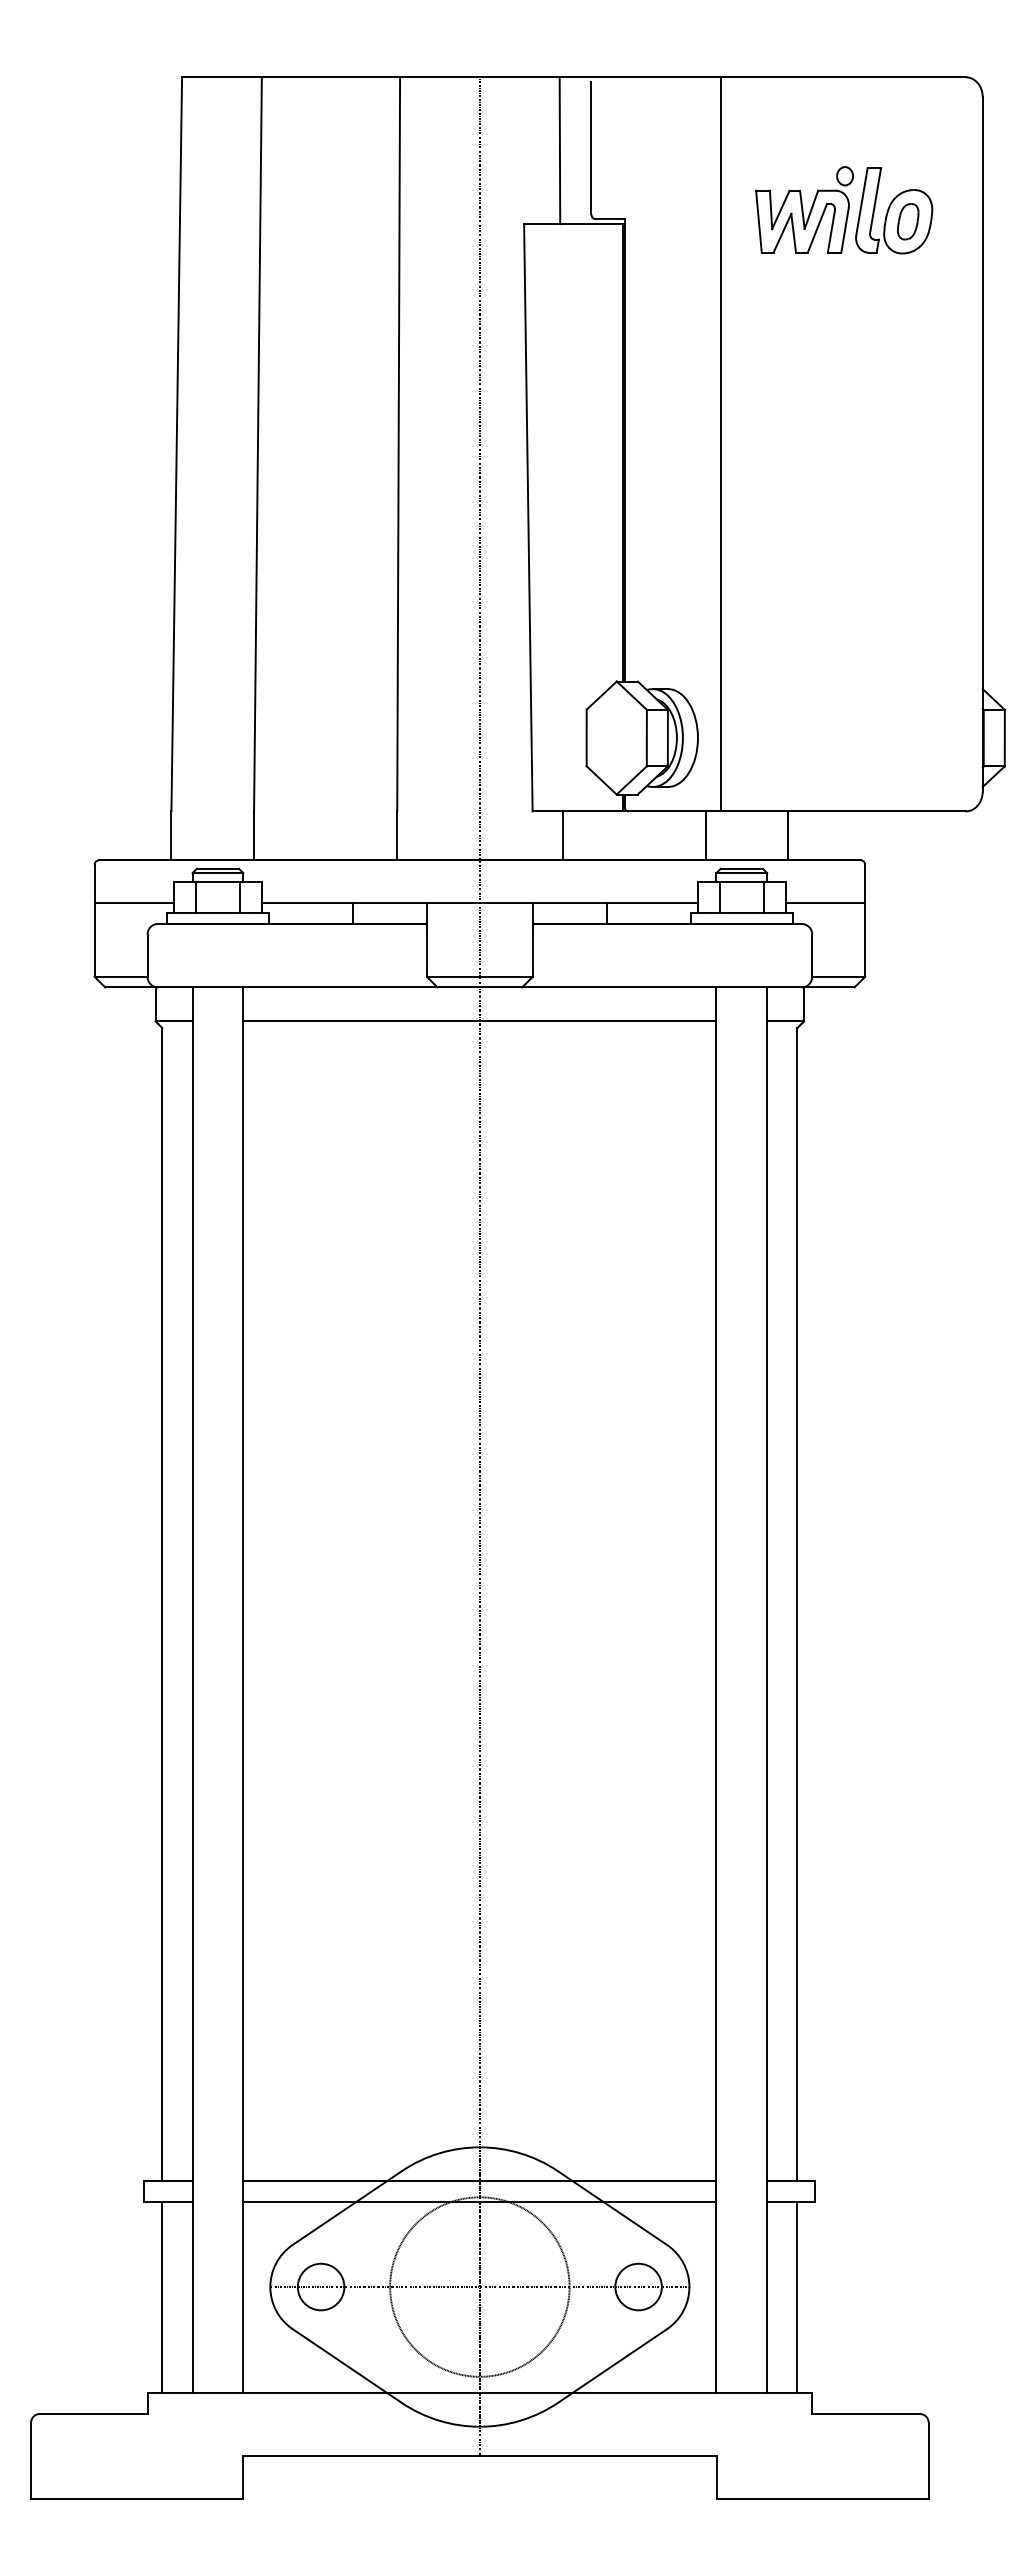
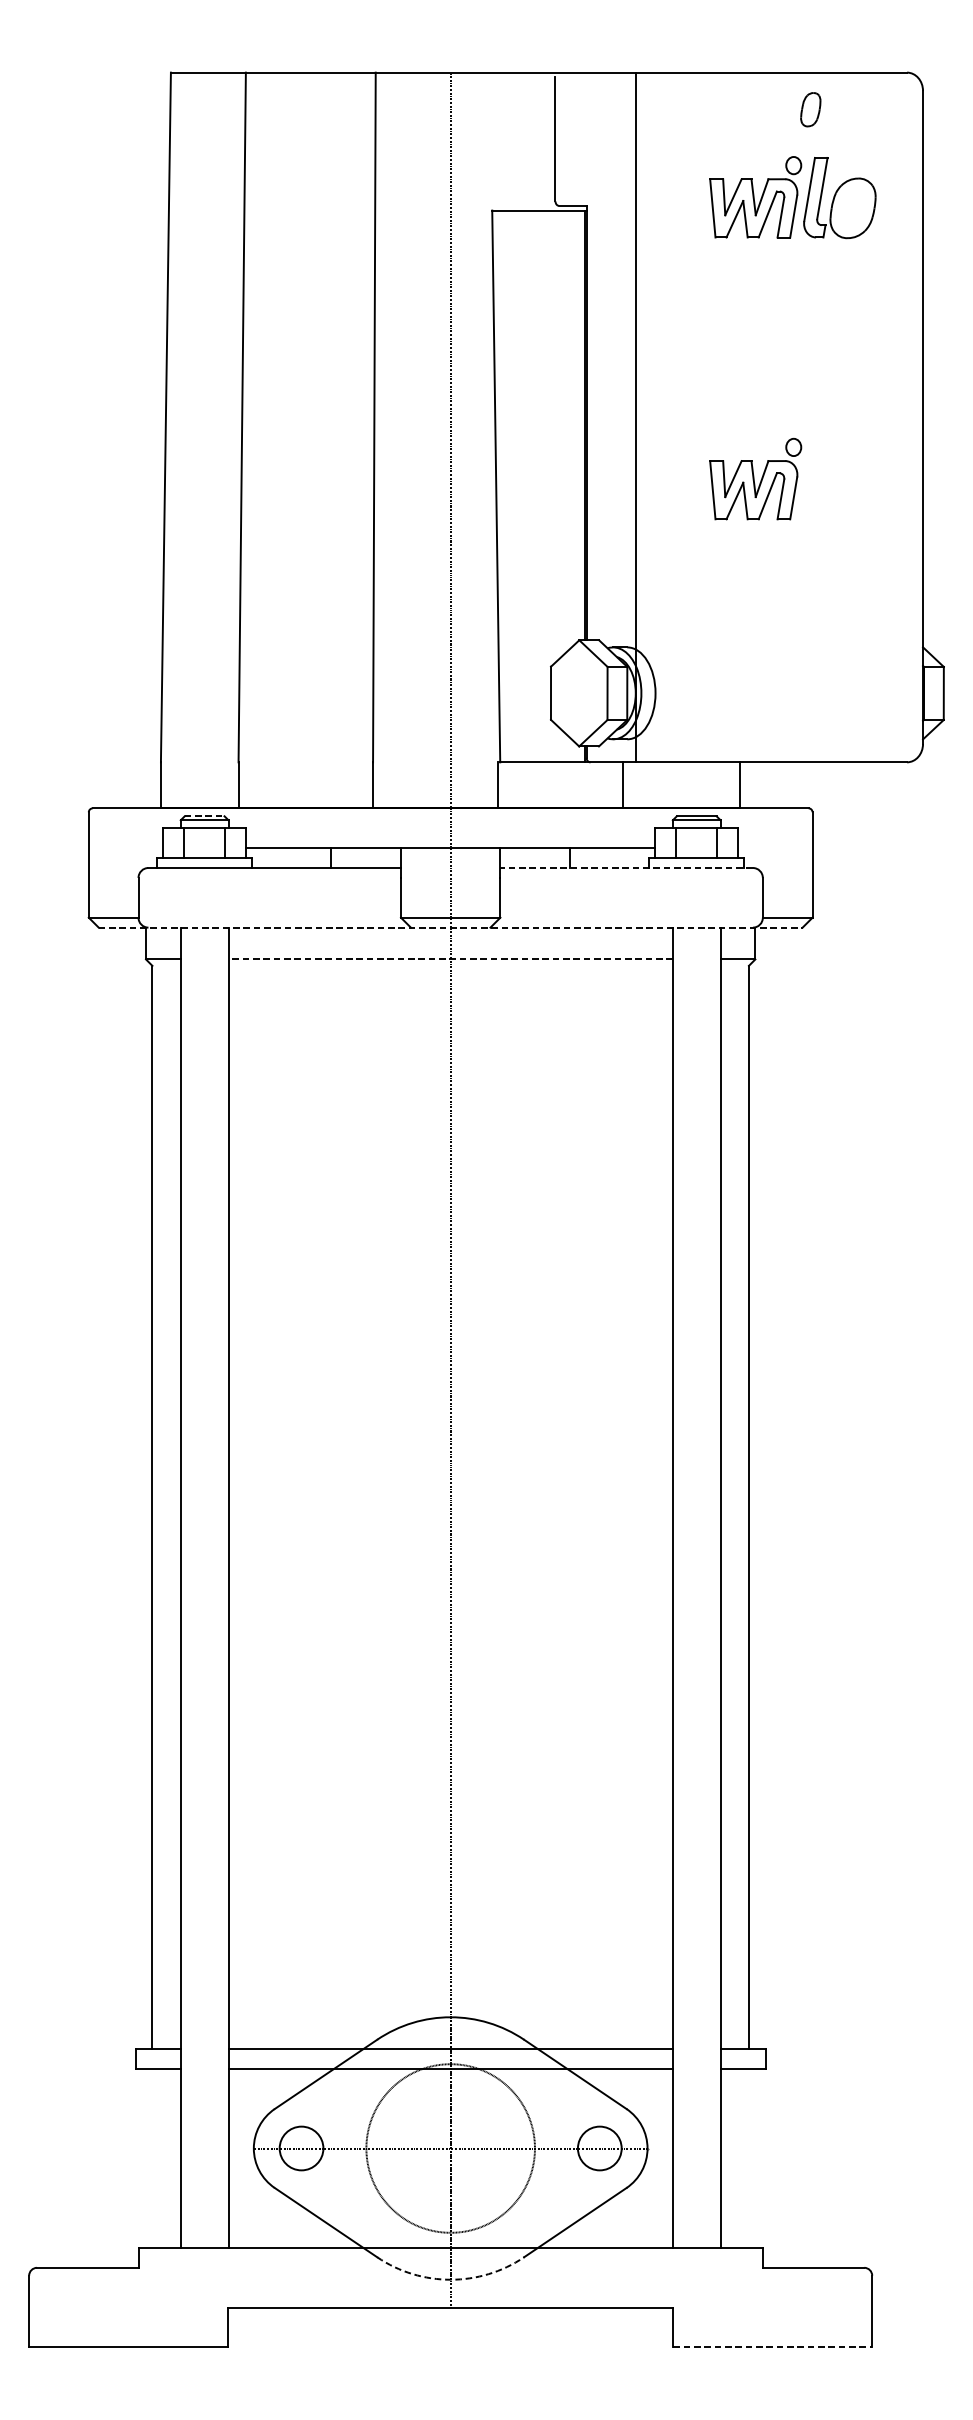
line: (559, 150) -> (525, 141), removed
part: (908, 221) -> (811, 109), moved
line: (720, 444) -> (635, 417), moved
part: (804, 509) -> (755, 478), added
line: (562, 835) -> (498, 784), moved
line: (705, 835) -> (623, 784), moved
line: (218, 868) -> (205, 815), solid -> dashed
line: (133, 902) -> (125, 847), removed
line: (825, 902) -> (775, 847), removed
line: (666, 923) -> (626, 867), solid -> dashed
line: (479, 987) -> (450, 927), solid -> dashed
line: (479, 1021) -> (450, 959), solid -> dashed
line: (162, 2297) -> (152, 2158), removed
line: (797, 2297) -> (749, 2158), removed
arc: (479, 2426) -> (450, 2279), solid -> dashed
line: (822, 2498) -> (772, 2347), solid -> dashed

